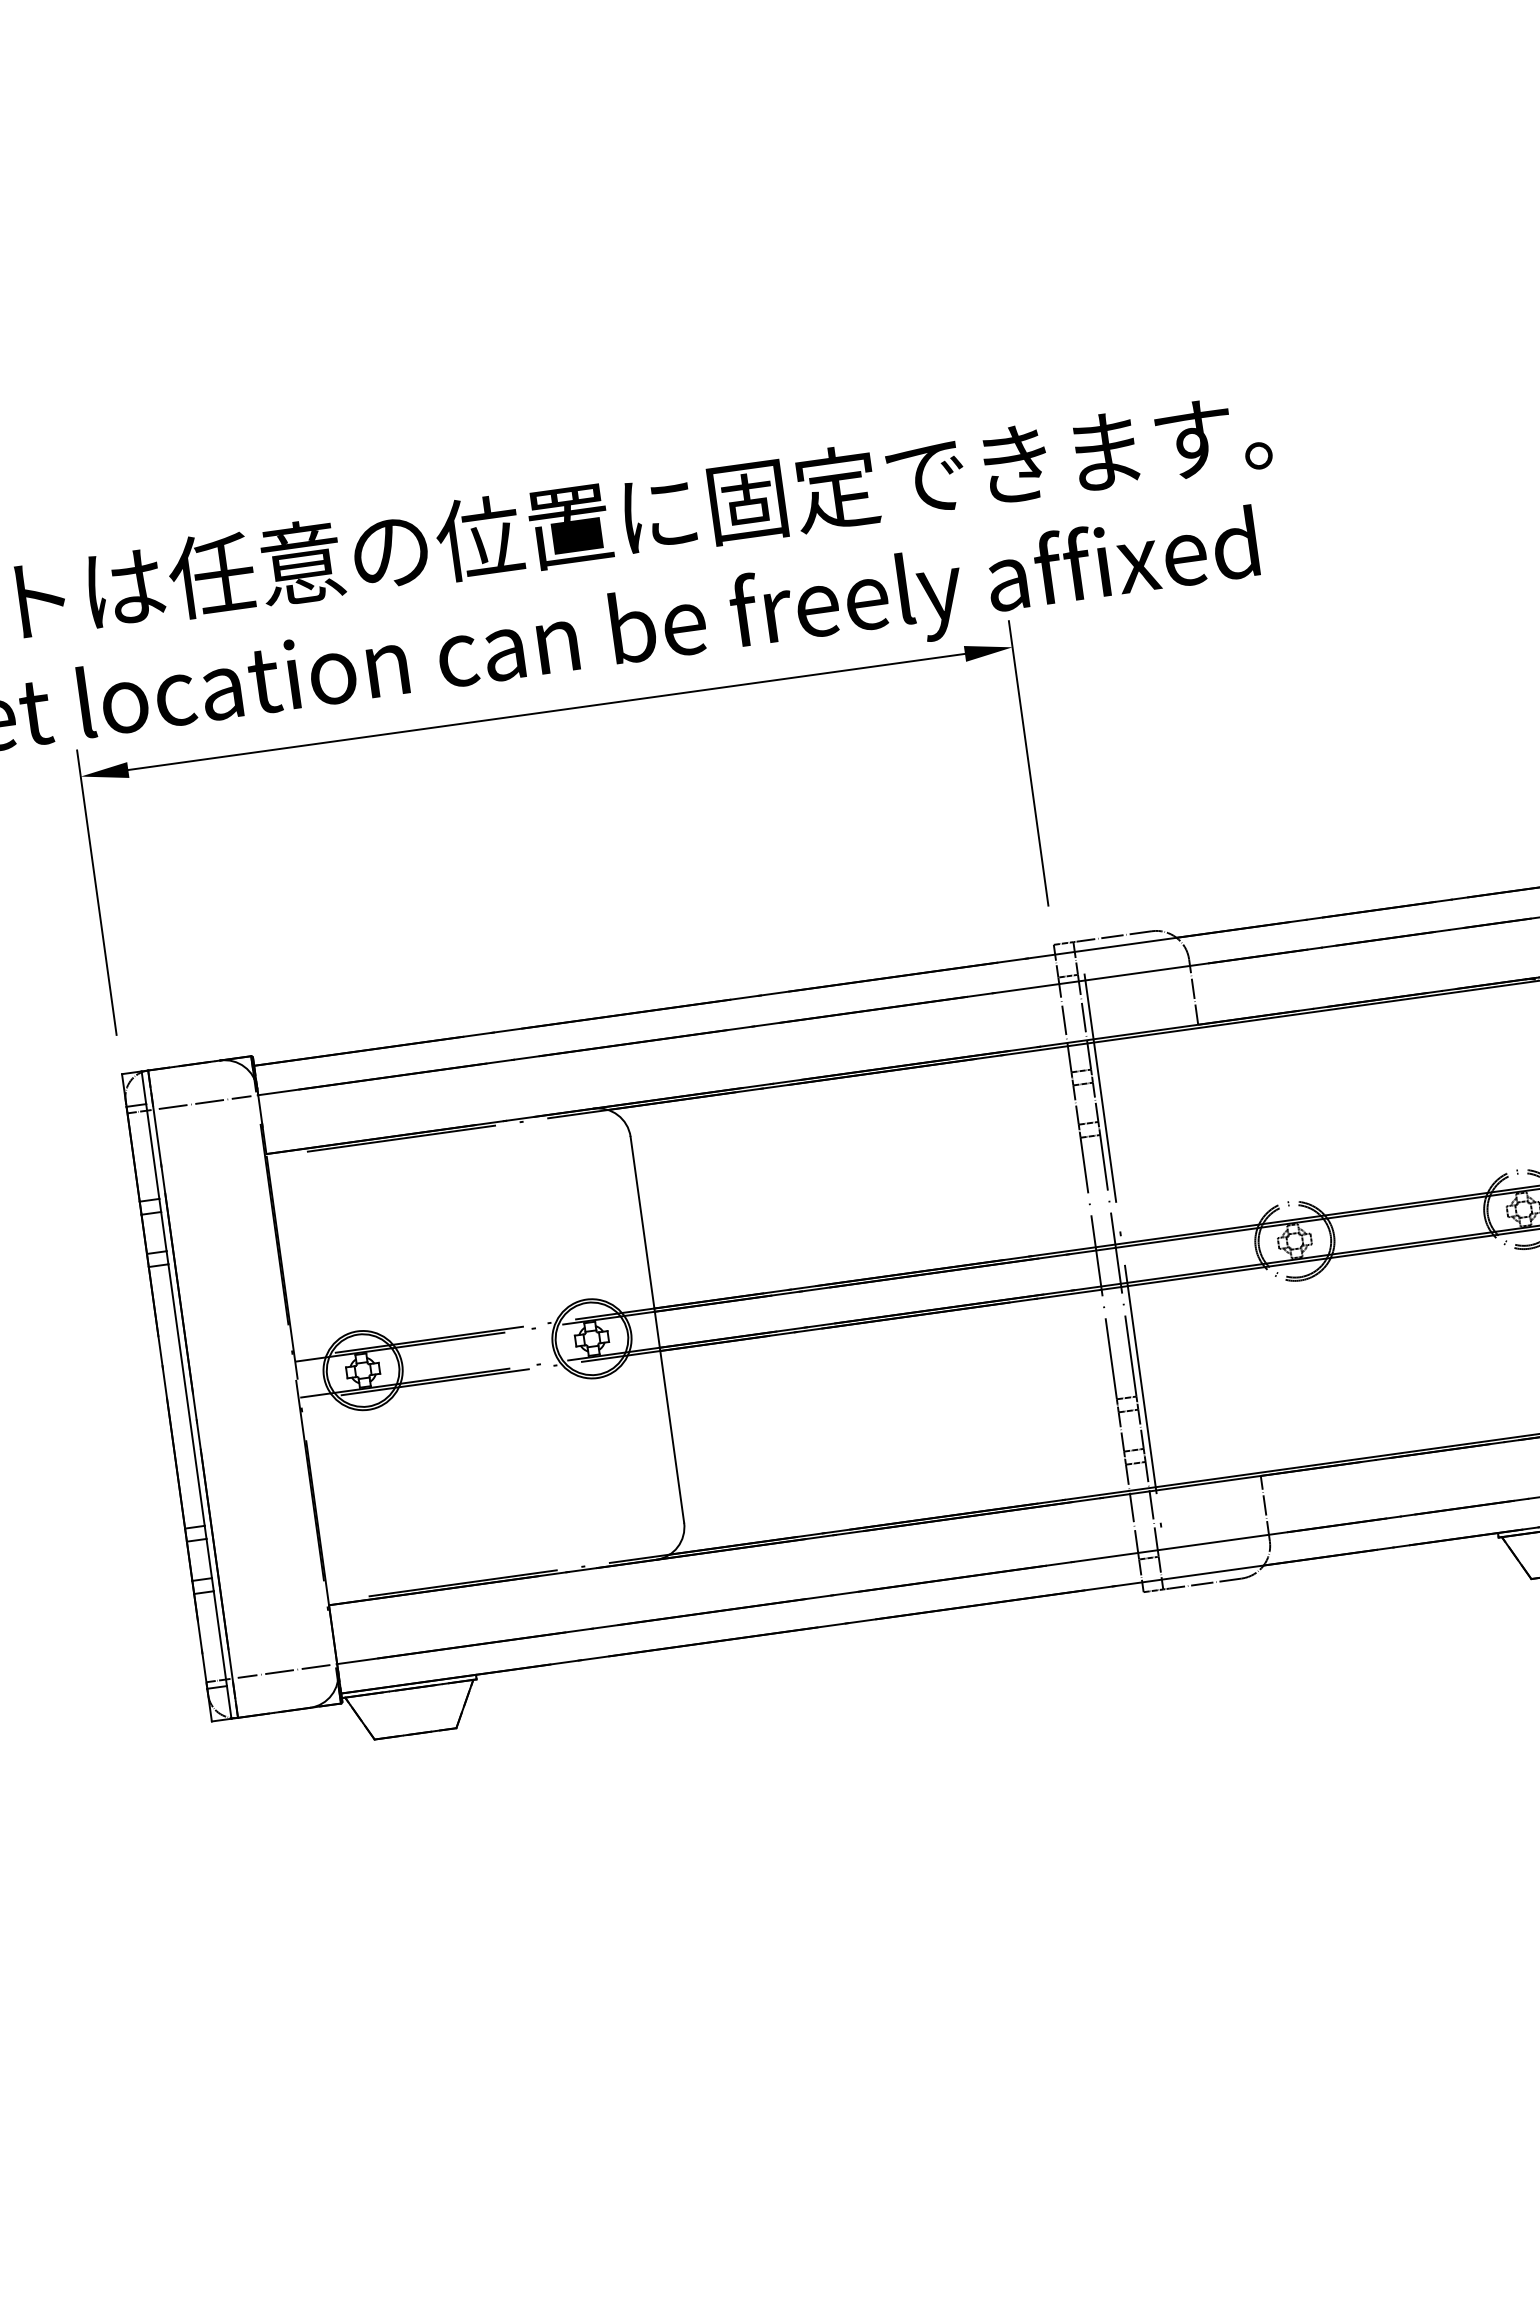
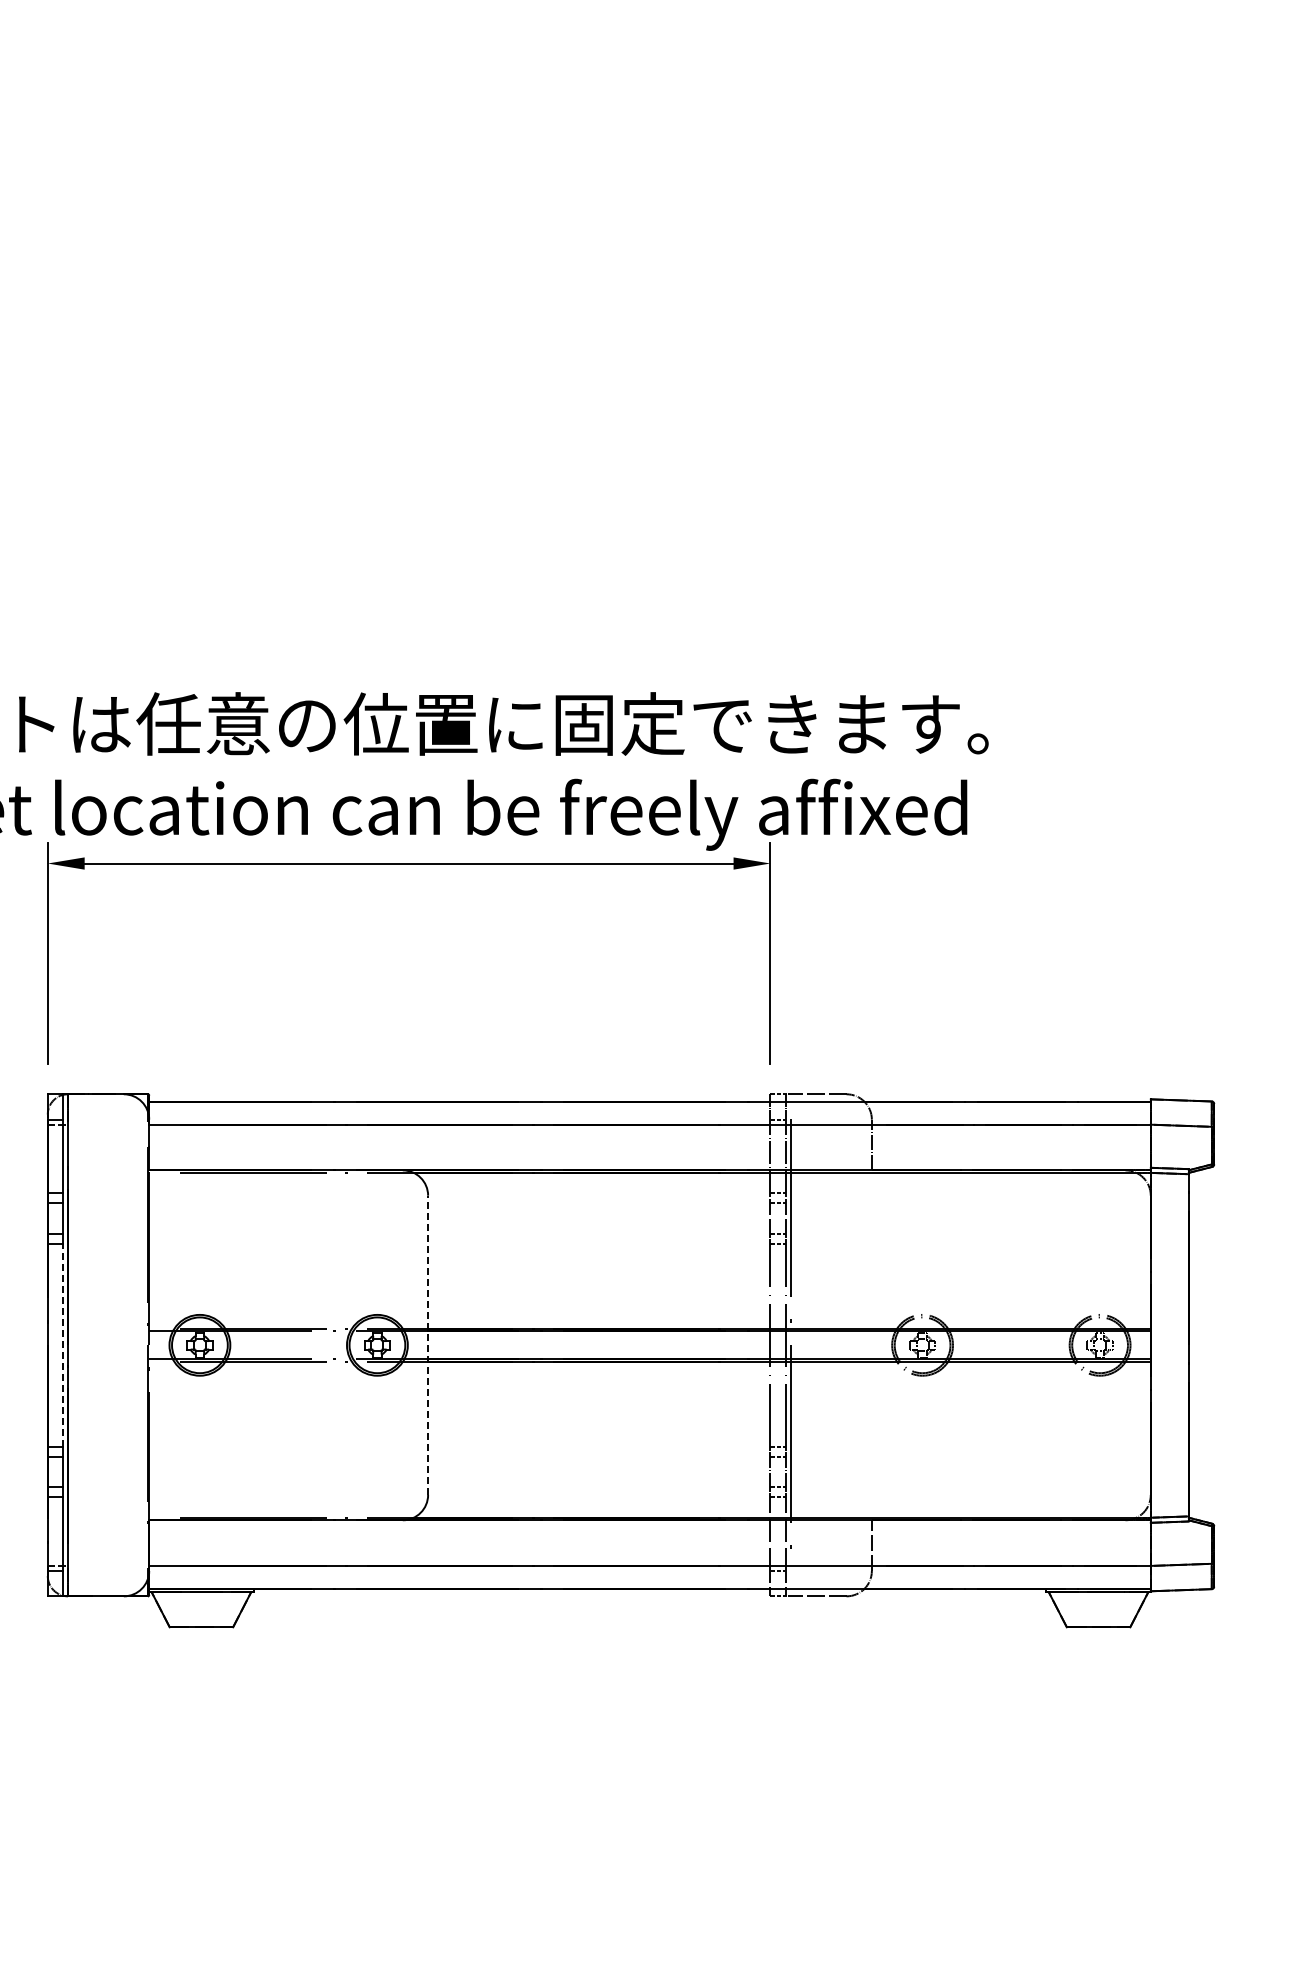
line: (204, 1102) -> (107, 1124), removed
line: (657, 1329) -> (428, 1345), solid -> dashed
line: (185, 1394) -> (62, 1344), solid -> dashed
line: (283, 1671) -> (107, 1565), removed

